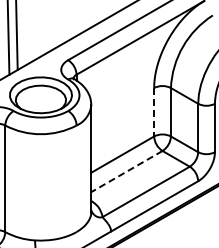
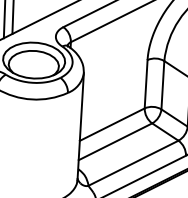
line: (154, 112) -> (146, 84), dashed -> solid
line: (126, 171) -> (115, 141), dashed -> solid

